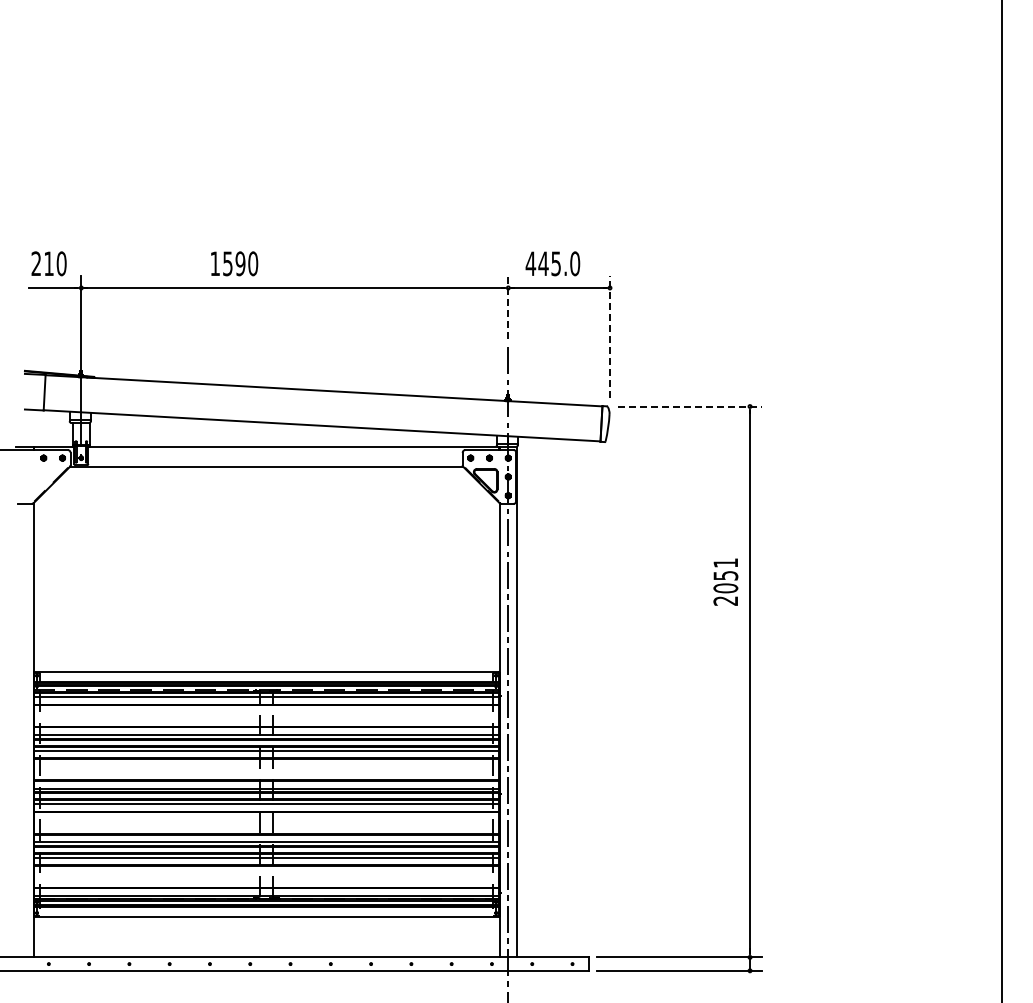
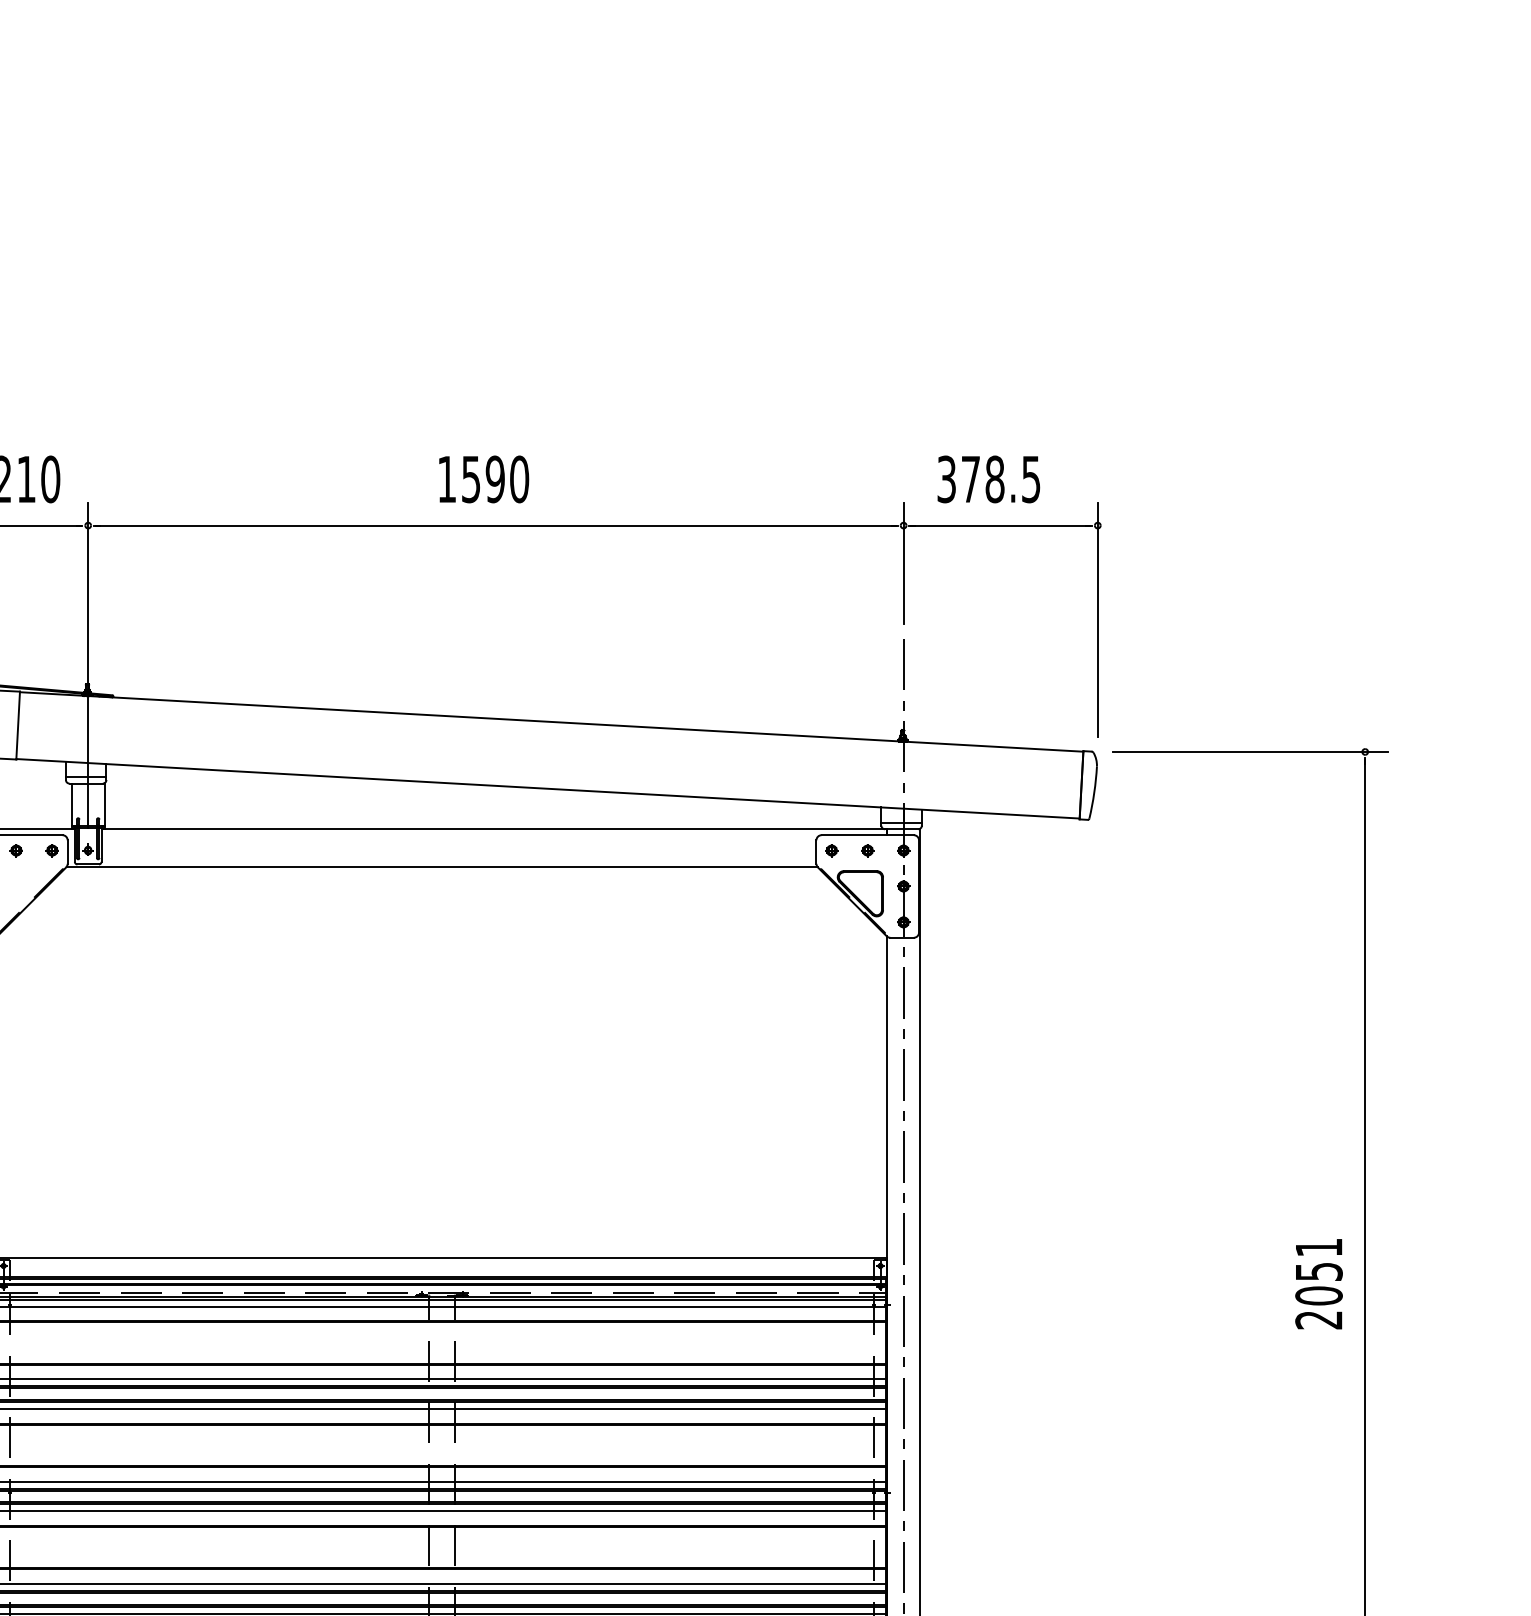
text: (234, 263) -> (483, 478), moved
text: (552, 263) -> (987, 478), 445.0 -> 378.5
line: (508, 307) -> (903, 562), dashed -> solid
line: (610, 336) -> (1098, 618), dashed -> solid
line: (690, 406) -> (1251, 751), dashed -> solid
text: (725, 581) -> (1318, 1282), moved

